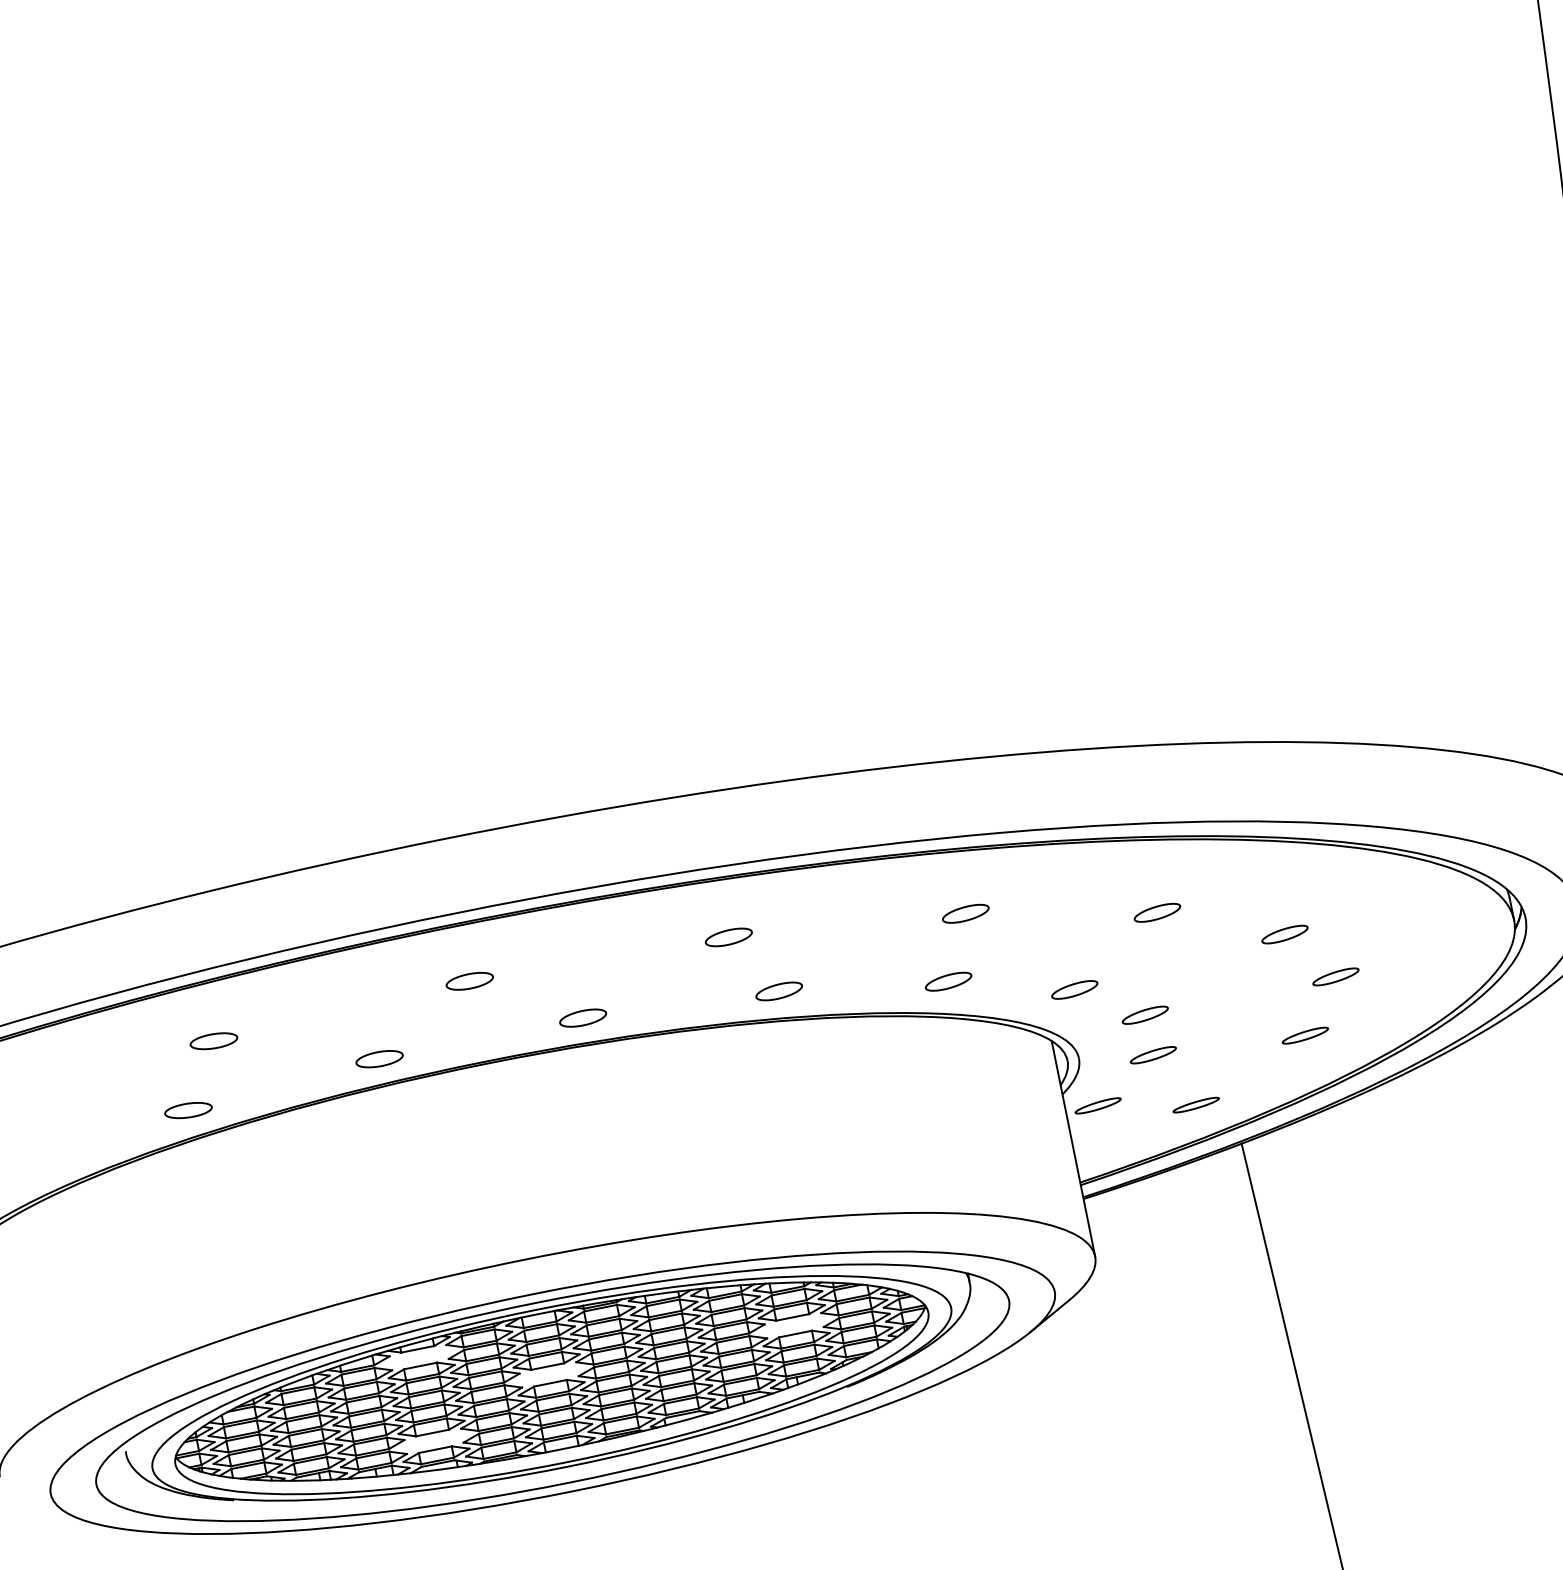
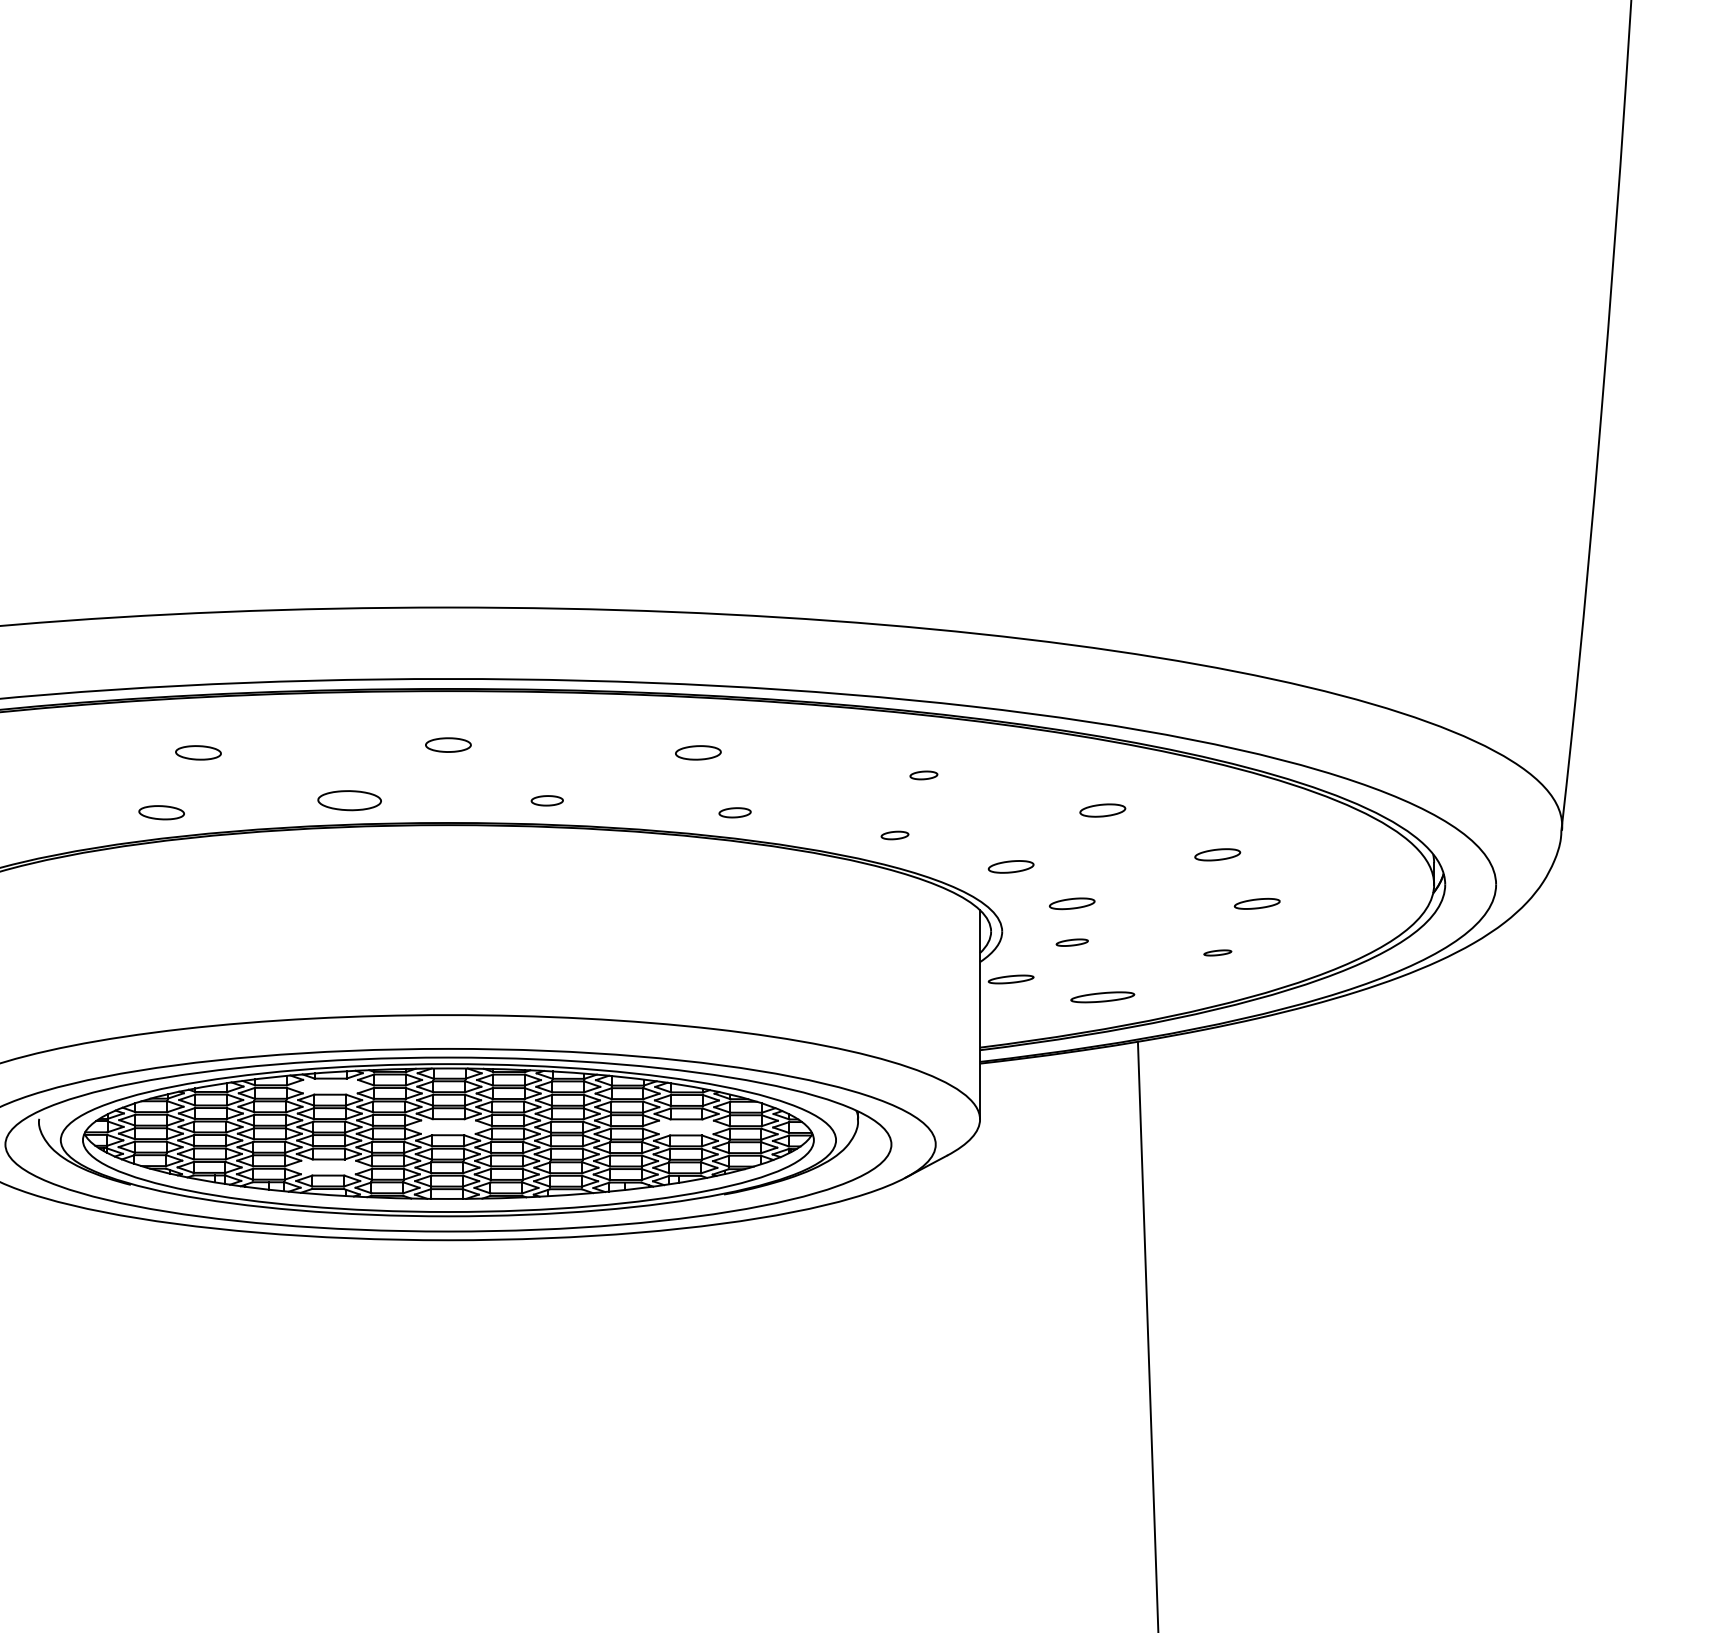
part: (965, 913) -> (923, 775), size x0.6
part: (948, 981) -> (894, 835), size x0.6
part: (778, 991) -> (734, 812), size x0.7
part: (583, 1017) -> (547, 800), size x0.7
part: (1305, 1035) -> (1217, 952), size x0.6
part: (1153, 1055) -> (1072, 942), size x0.7
part: (379, 1058) -> (349, 800), size x1.4
part: (1195, 1104) -> (1102, 996), size x1.4

